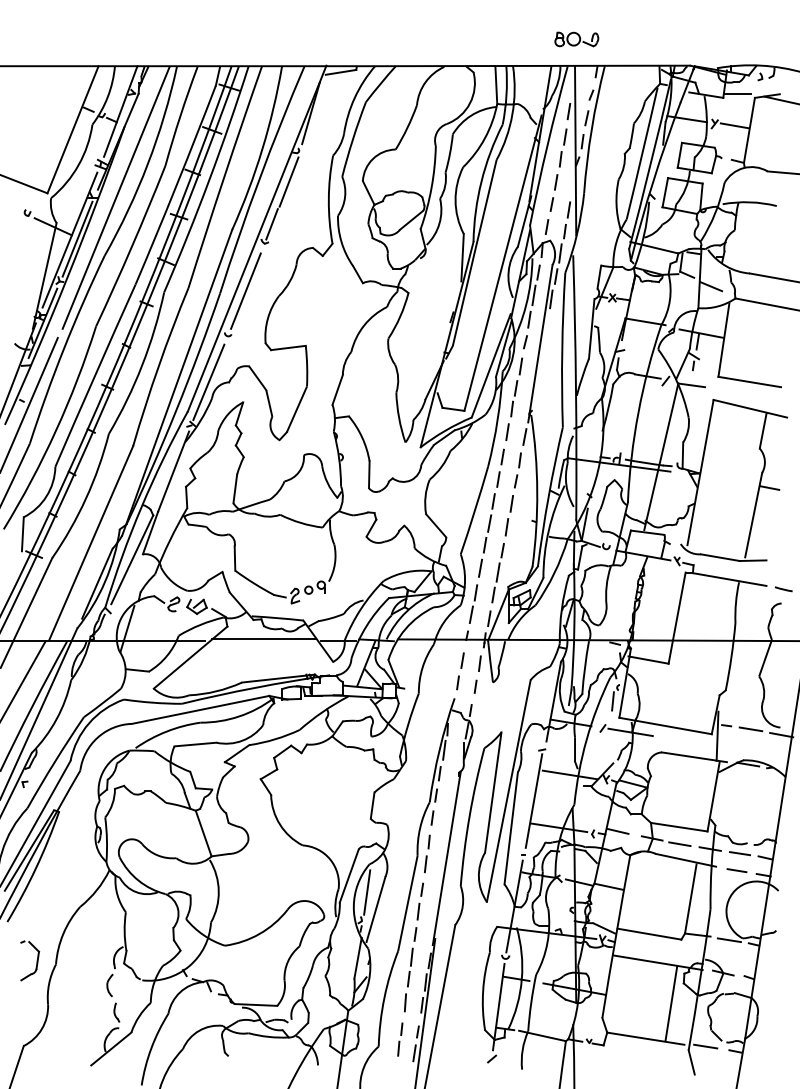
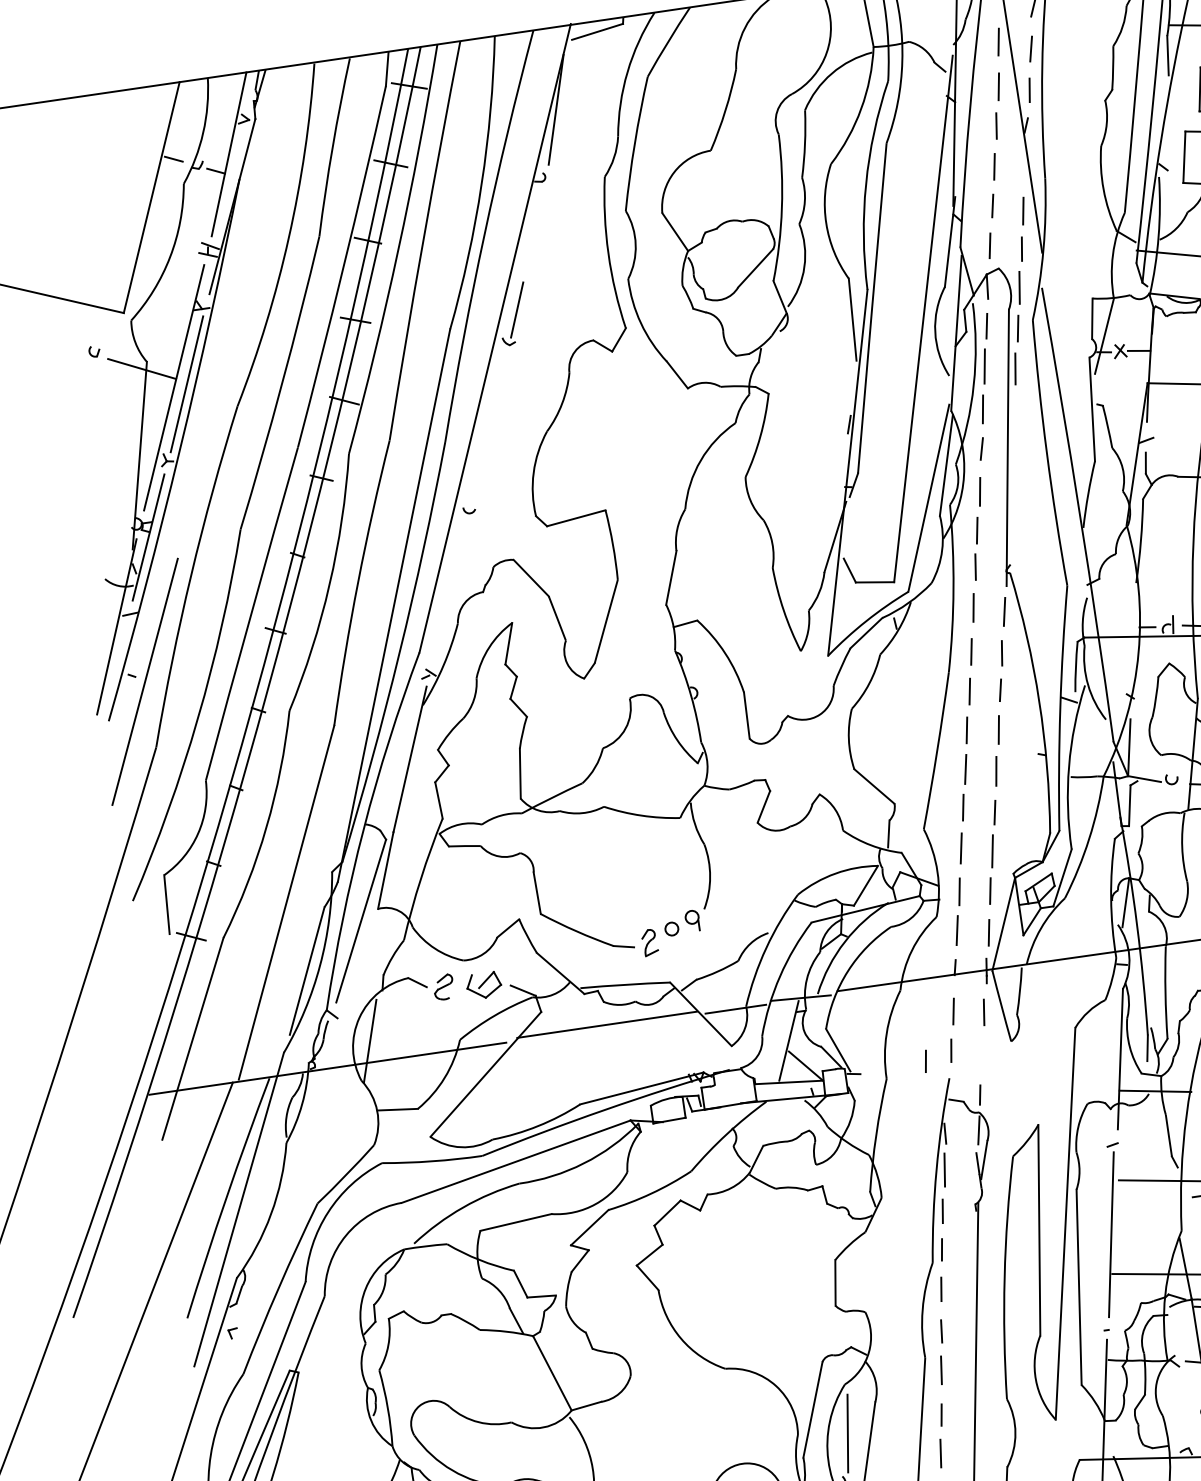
line: (288, 181) -> (534, 232), removed
line: (115, 197) -> (241, 303), removed
line: (245, 290) -> (488, 430), removed
line: (208, 382) -> (447, 597), removed
line: (475, 686) -> (925, 1060), moved

